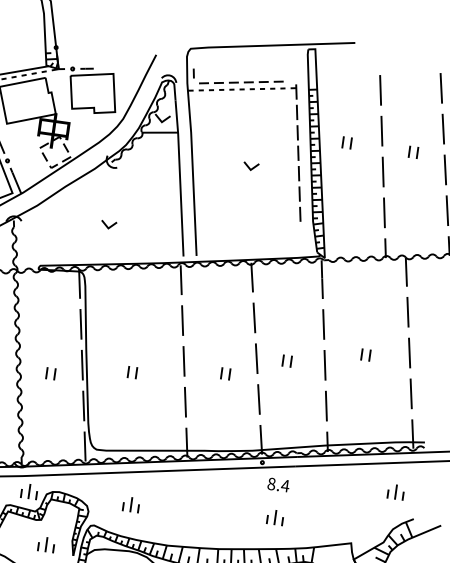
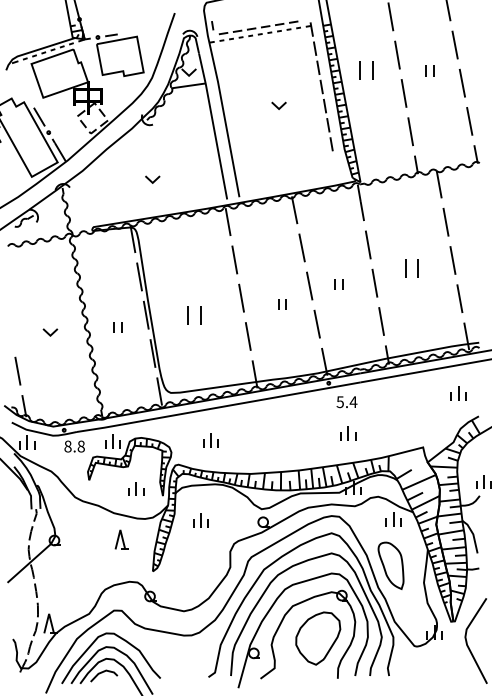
part: (346, 142) -> (365, 70), size x1.6
part: (365, 354) -> (411, 267), size x1.6
part: (132, 372) -> (194, 315), size x1.6
text: (270, 483) -> (339, 401), 8.4 -> 5.4

